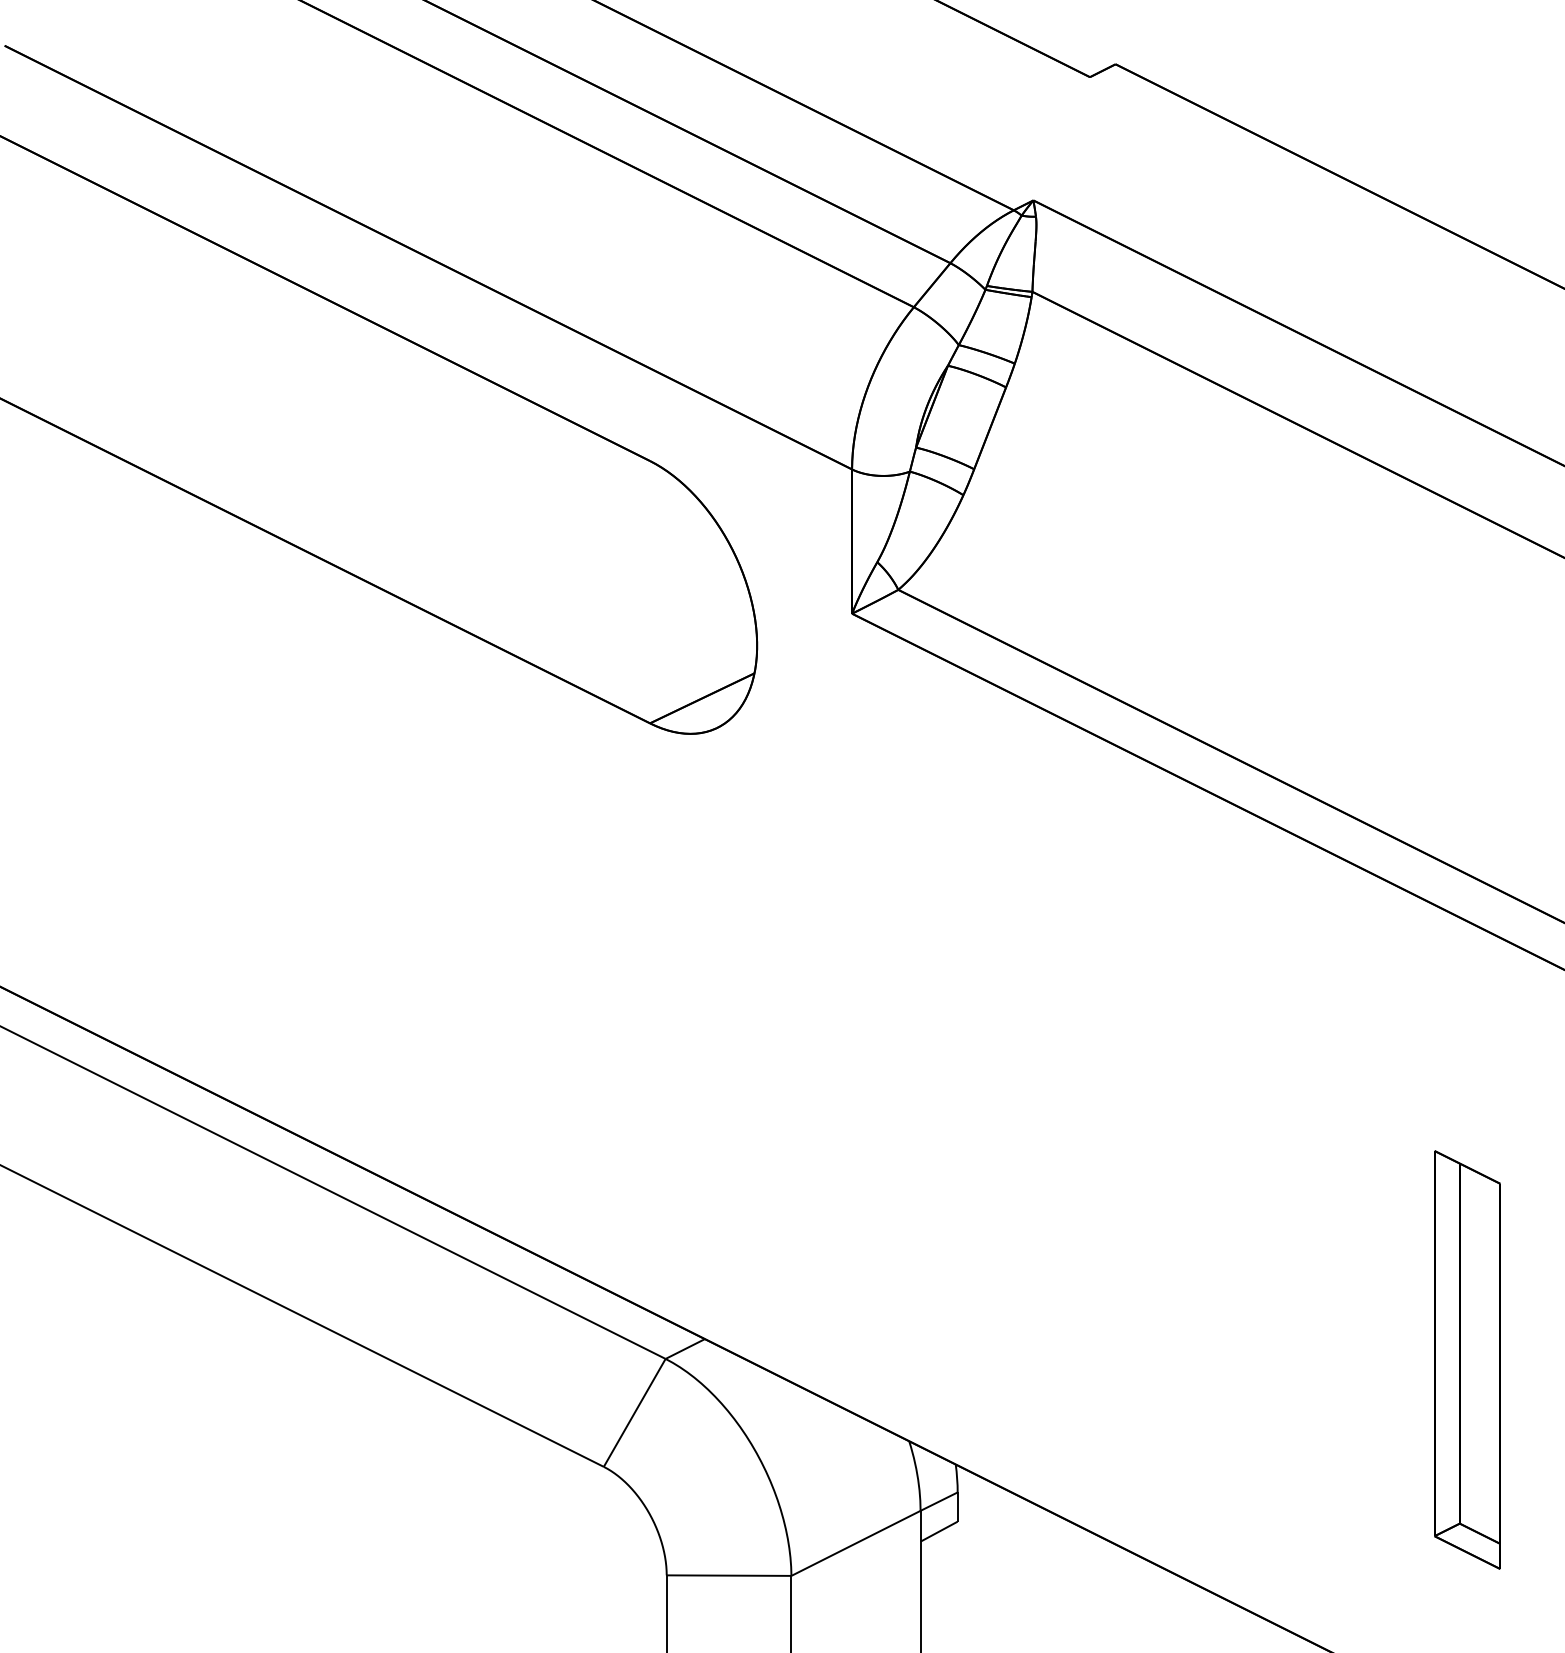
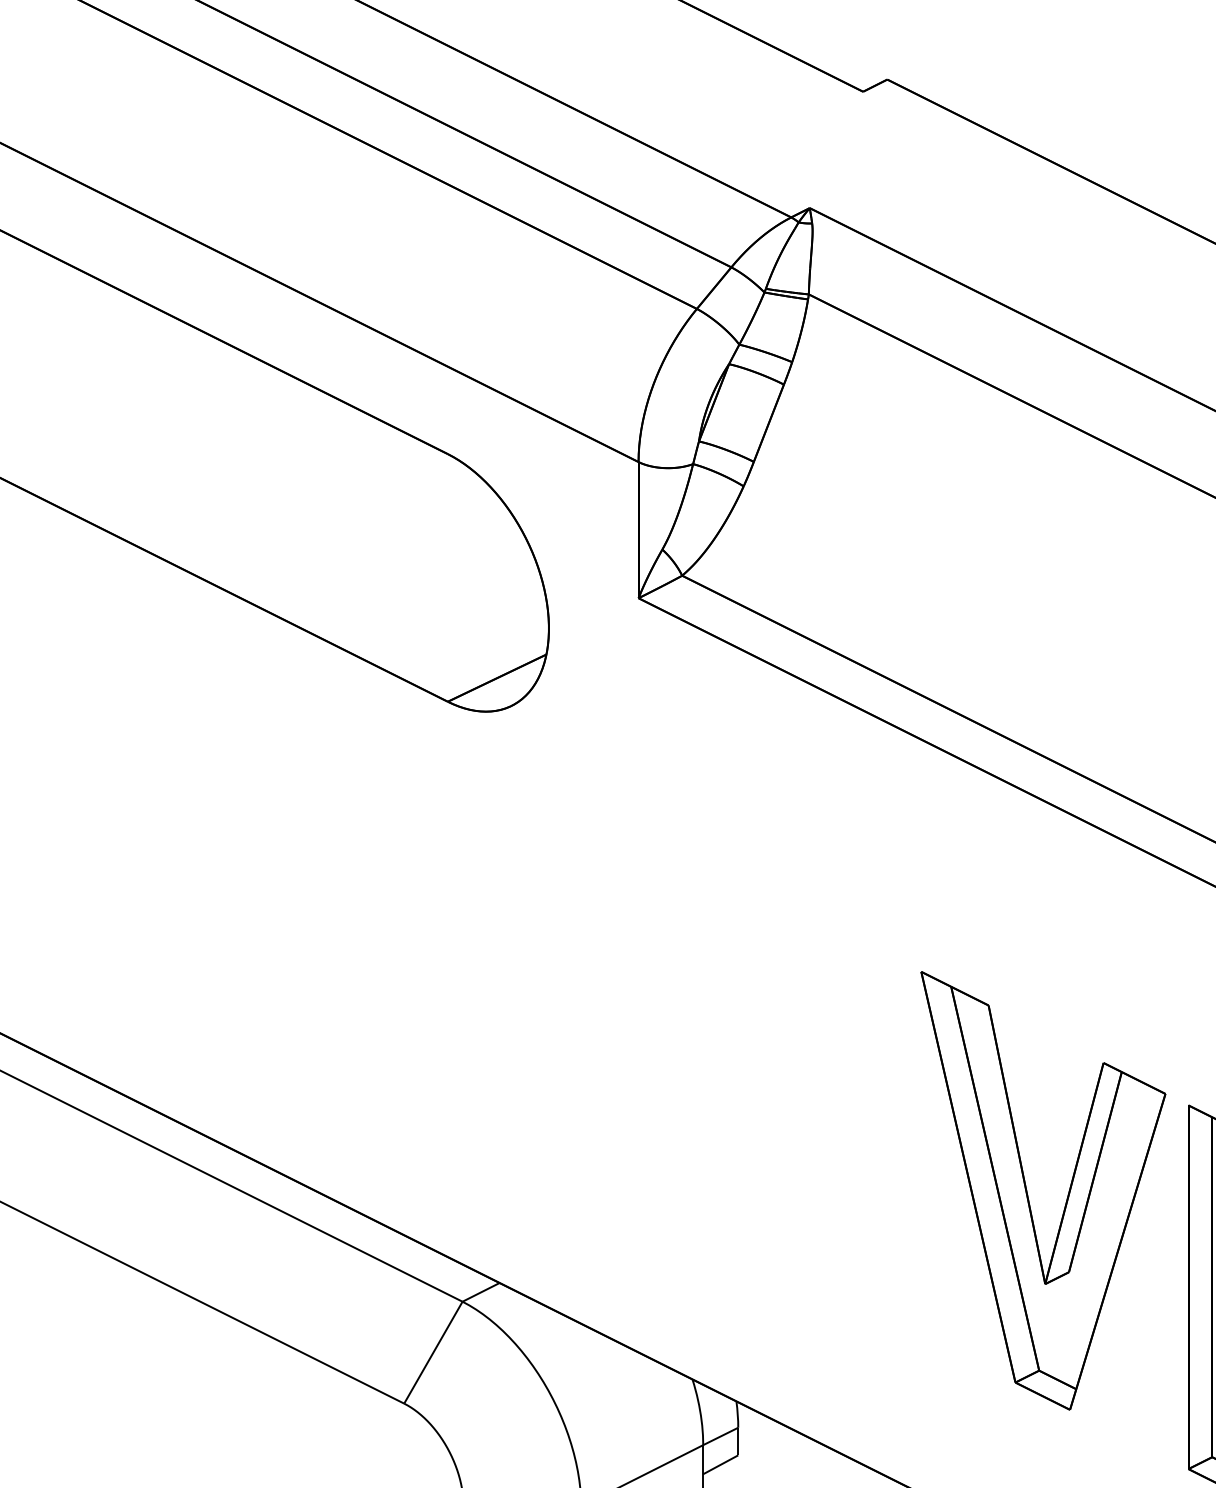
part: (1264, 1243) -> (1027, 1192), added

